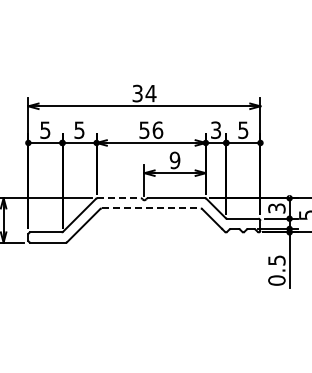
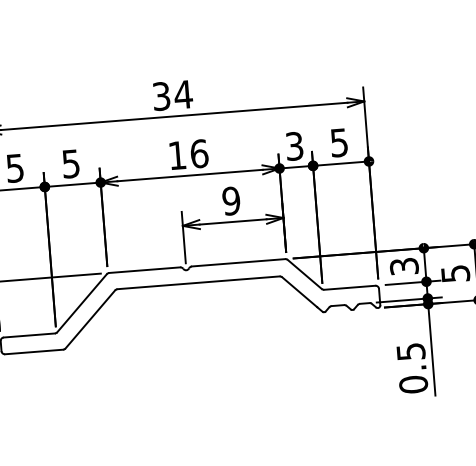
text: (144, 130) -> (177, 155), 56 -> 16
line: (119, 198) -> (145, 270), dashed -> solid
line: (151, 208) -> (199, 282), dashed -> solid

